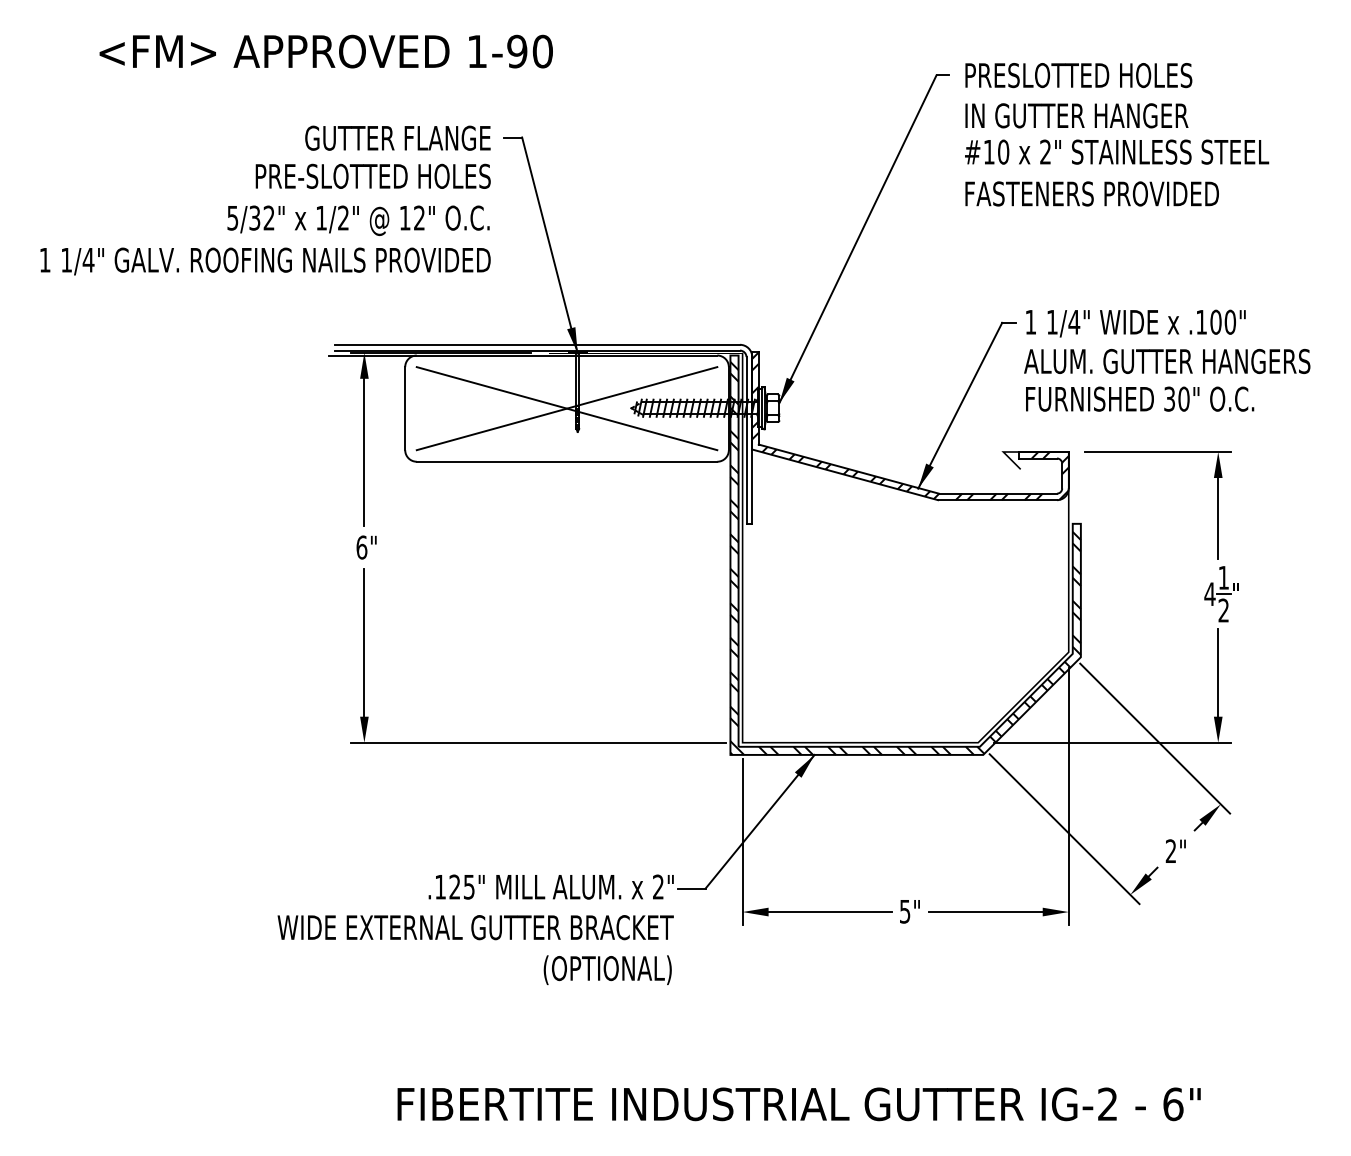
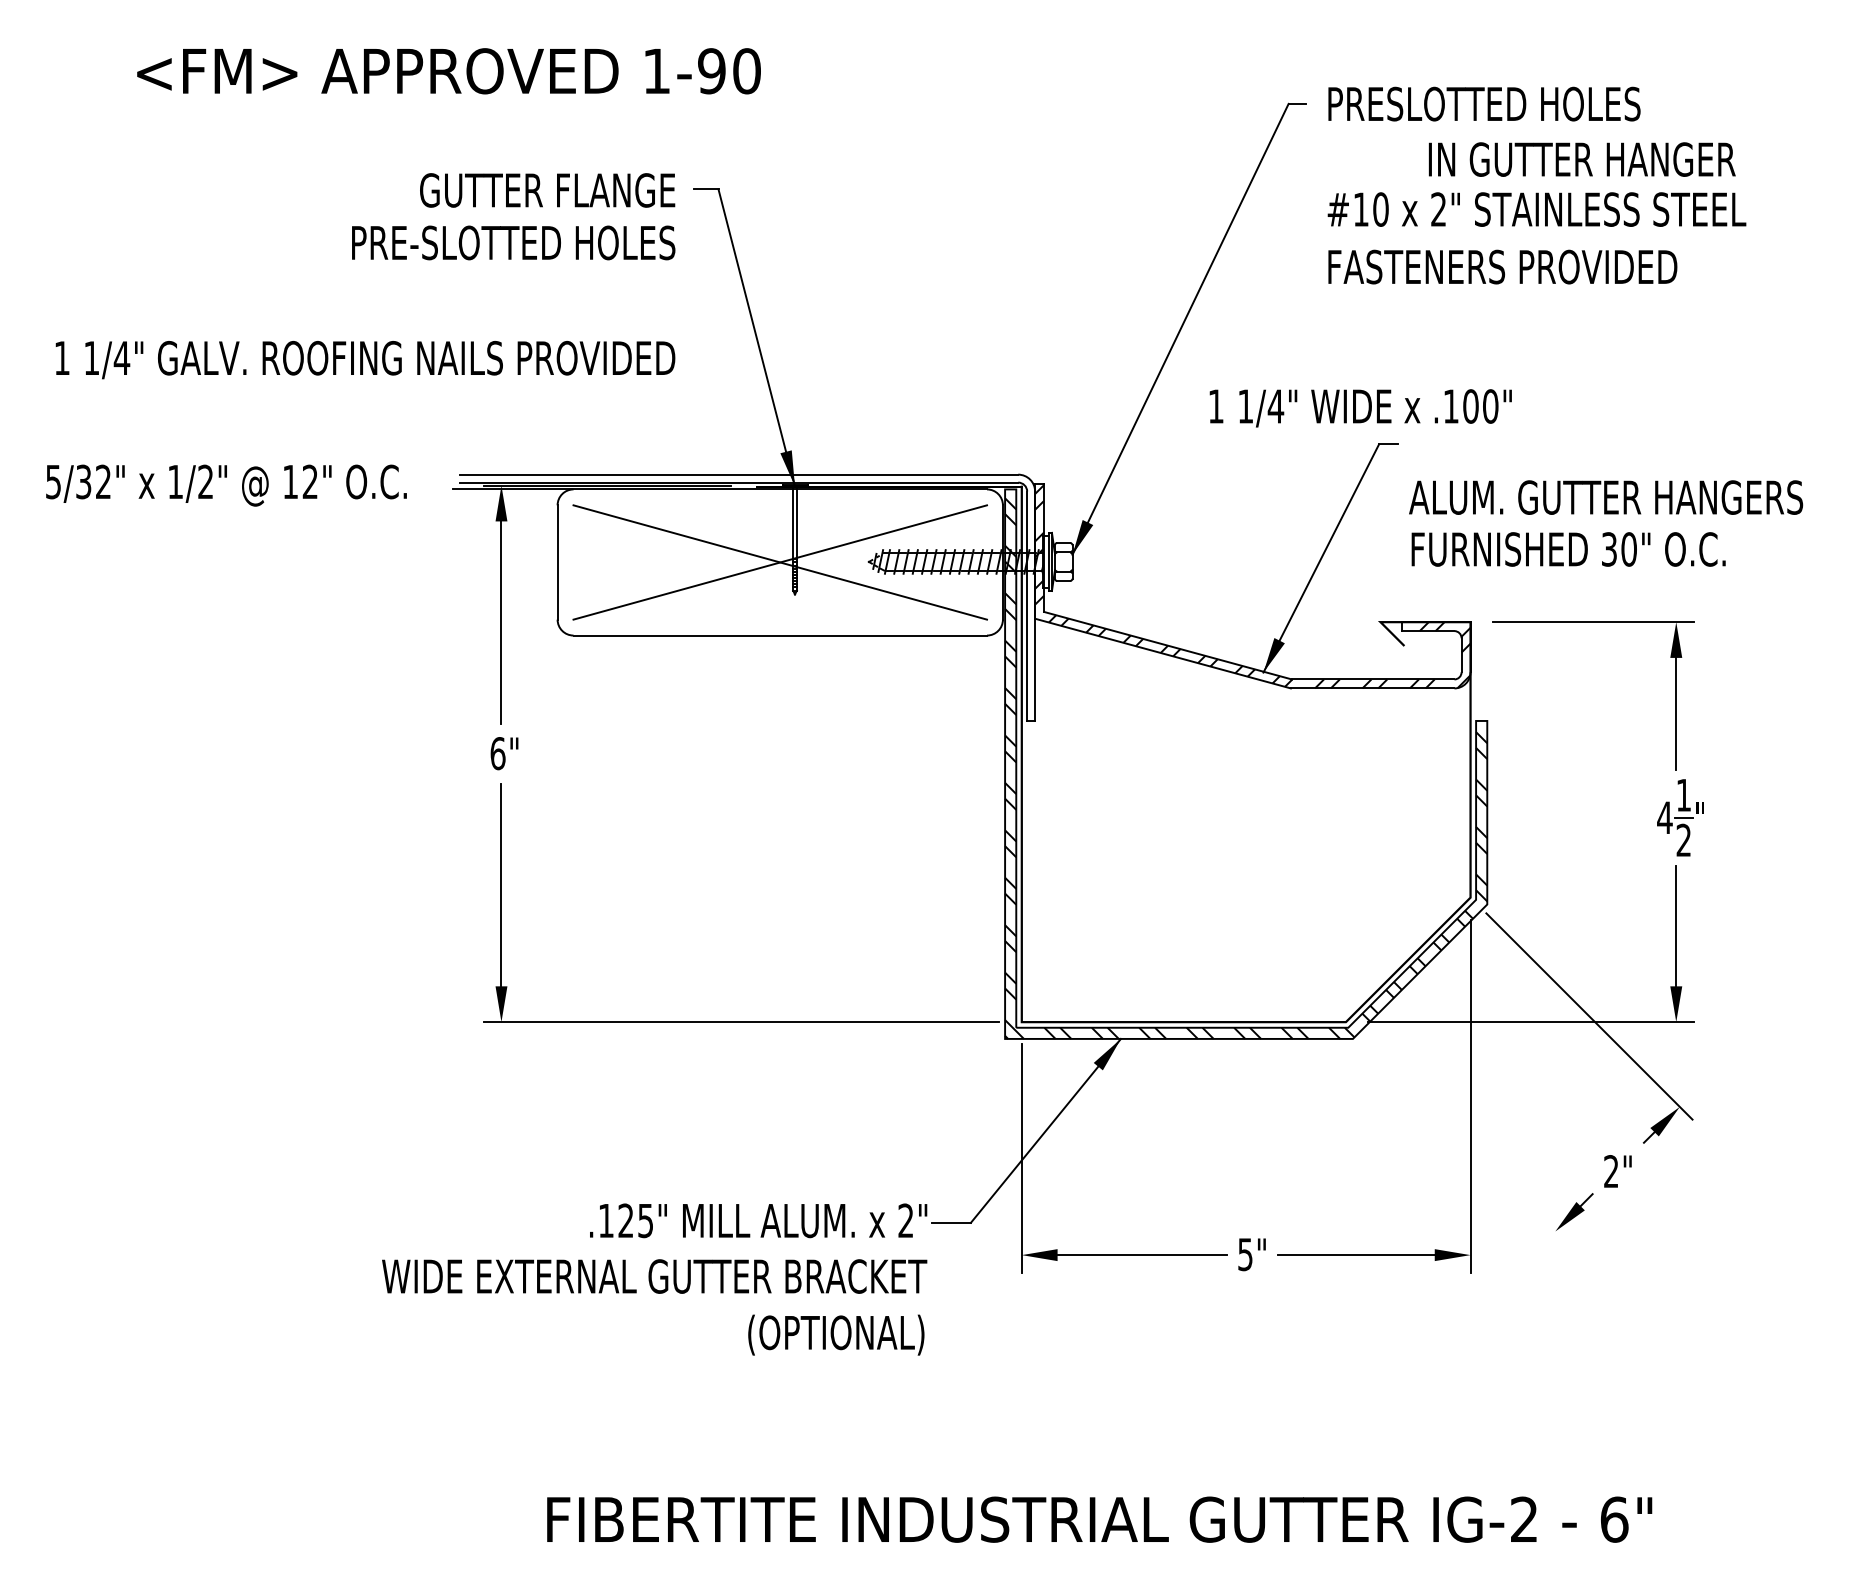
text: (1076, 115) -> (1581, 159), moved
text: (358, 220) -> (226, 485), moved
text: (1135, 323) -> (1360, 408), moved
line: (1064, 829) -> (1464, 1141), removed

